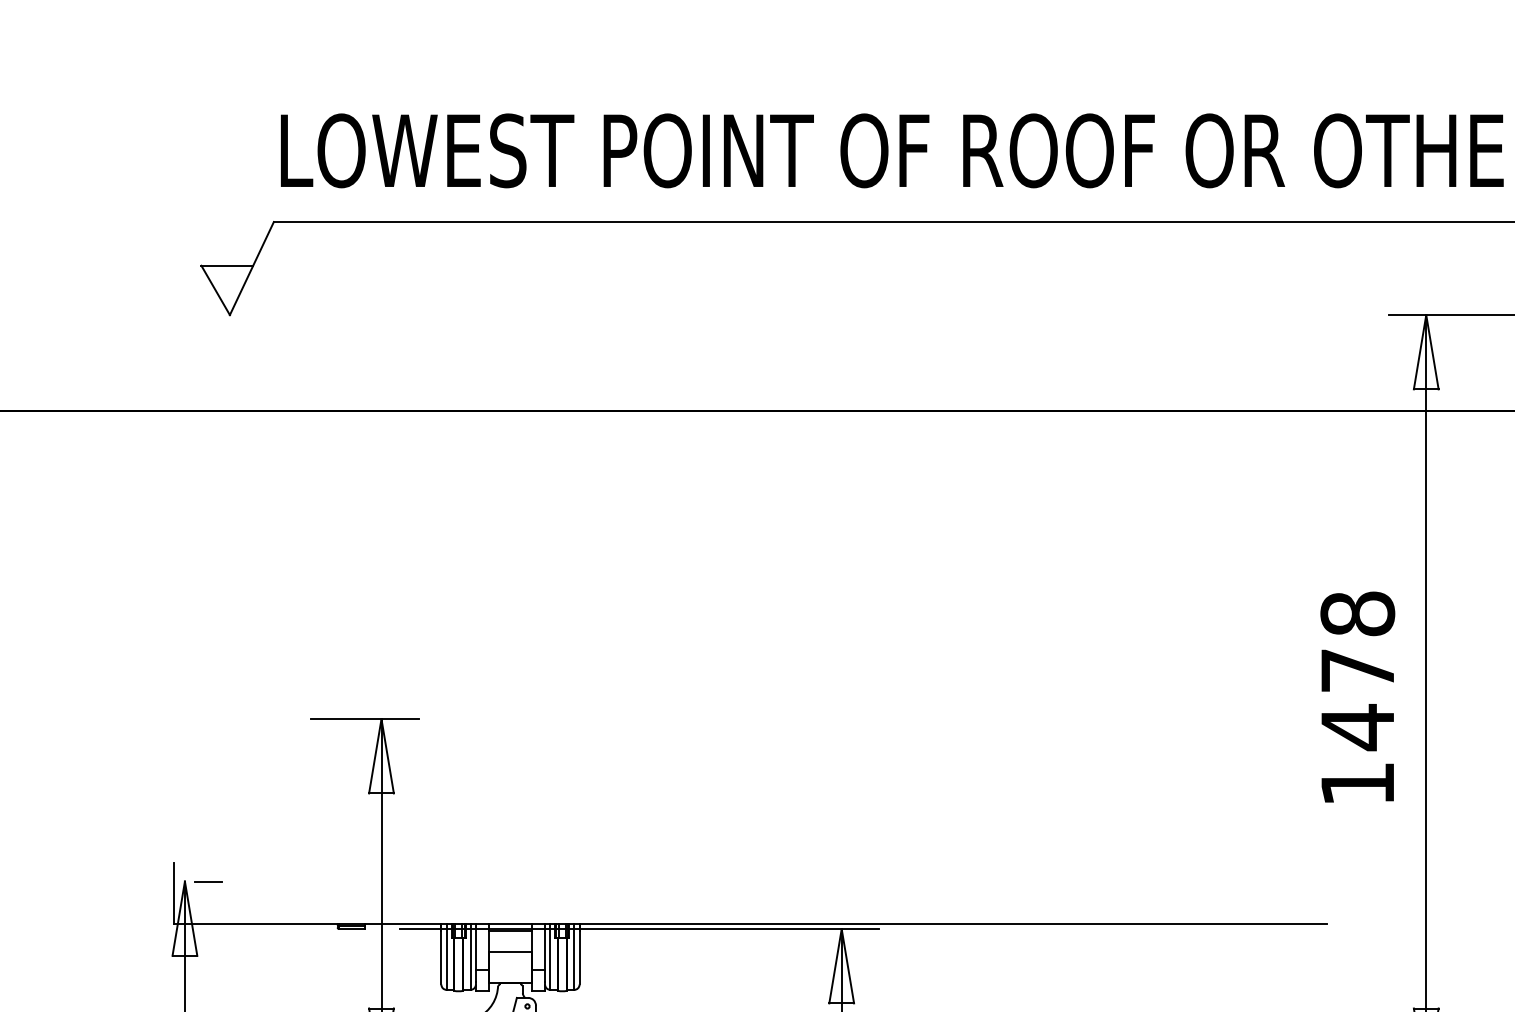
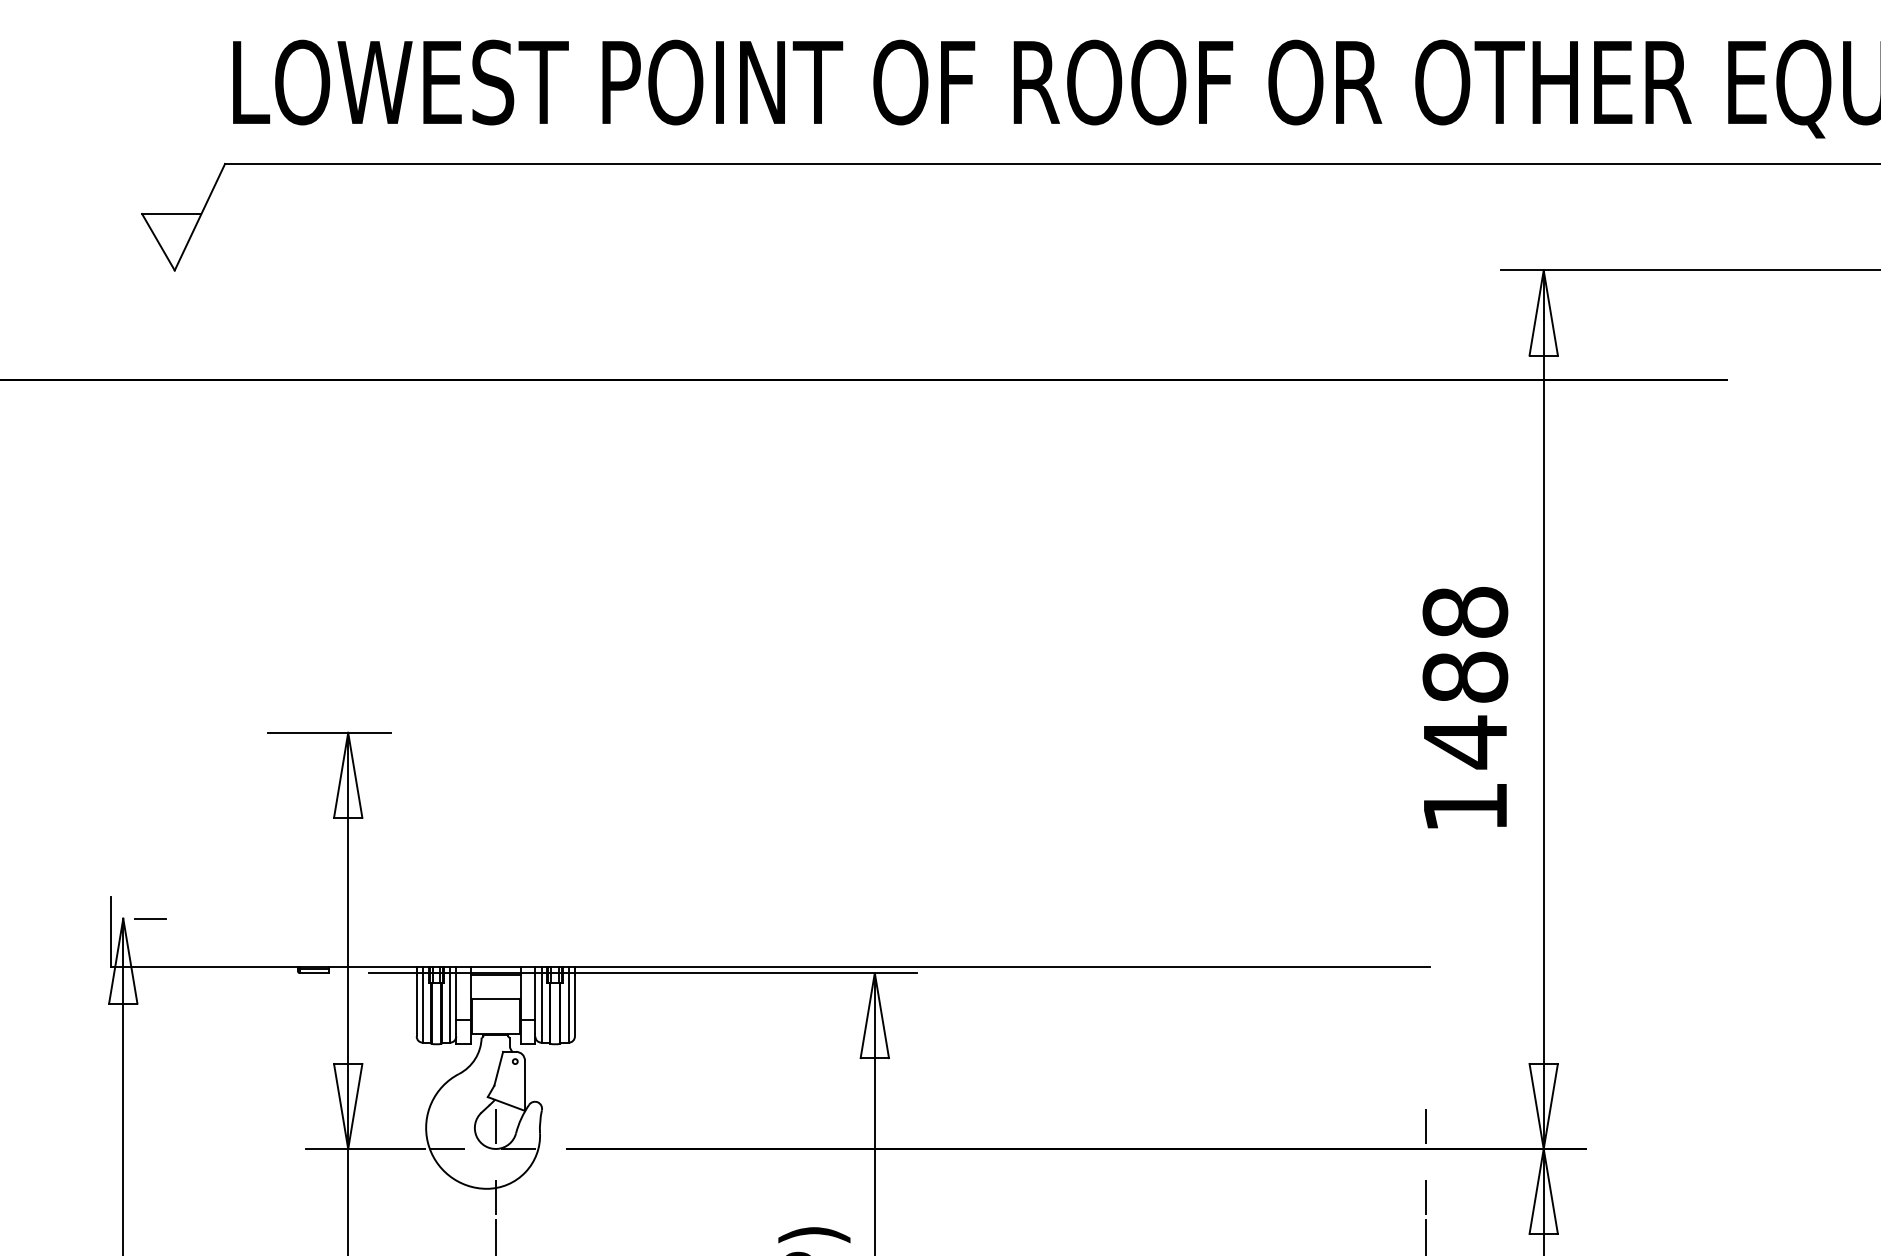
text: (1357, 669) -> (1465, 676), 1478 -> 1488

